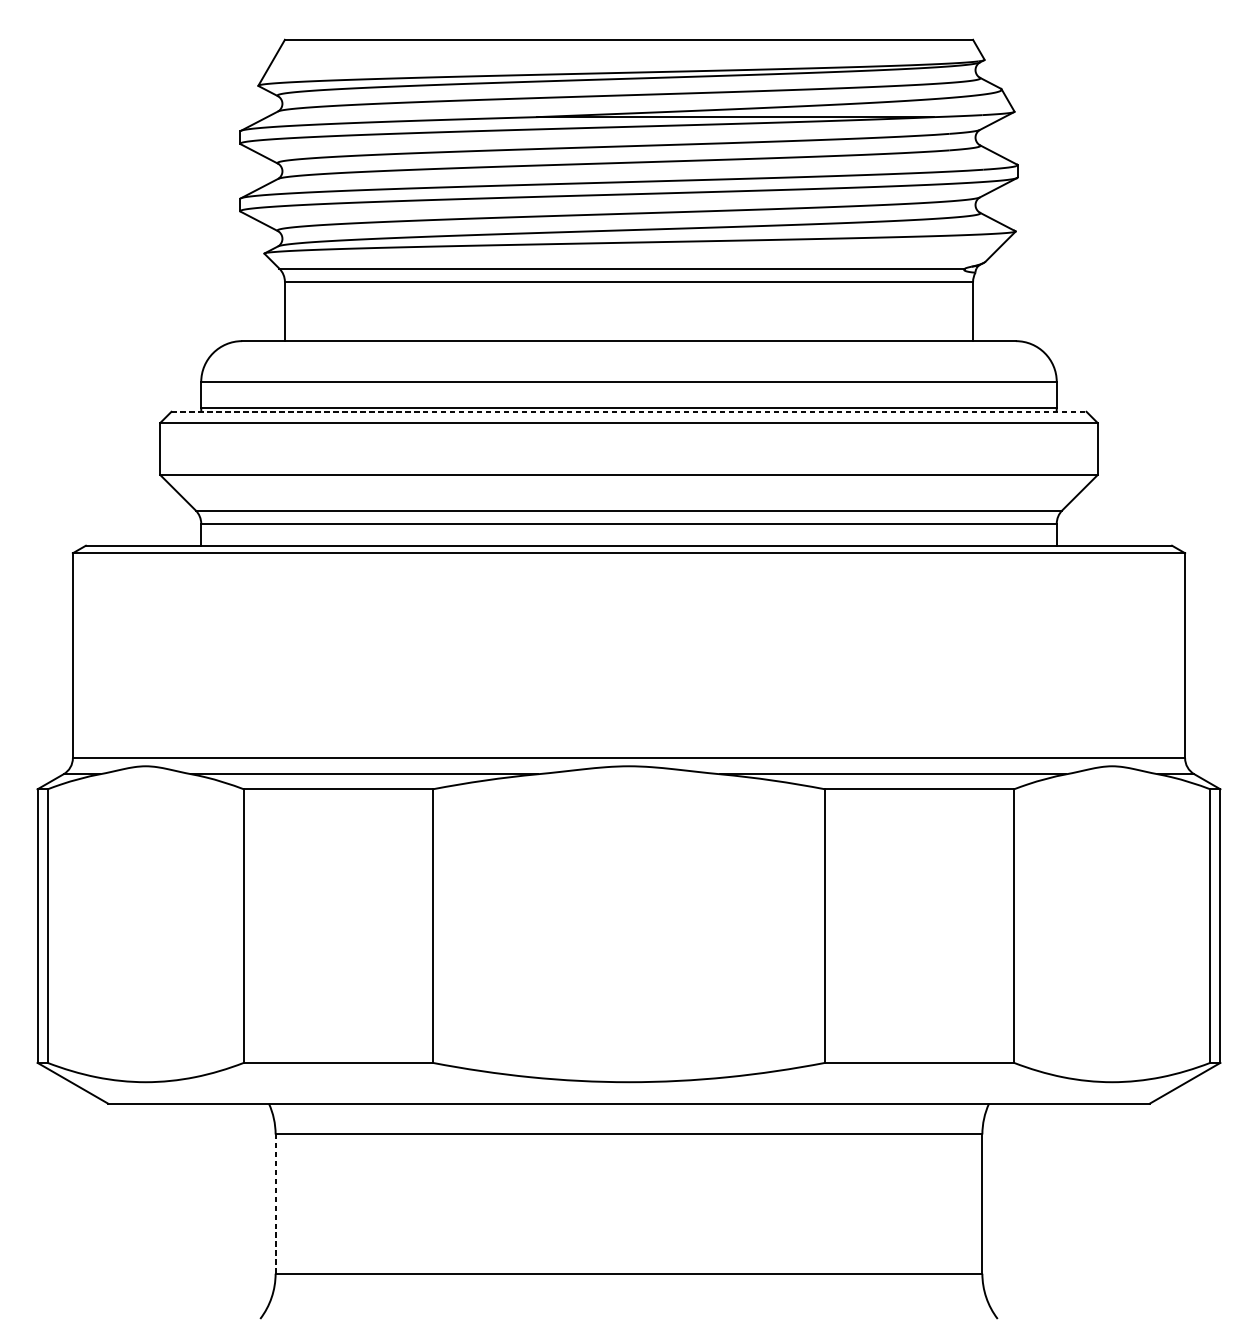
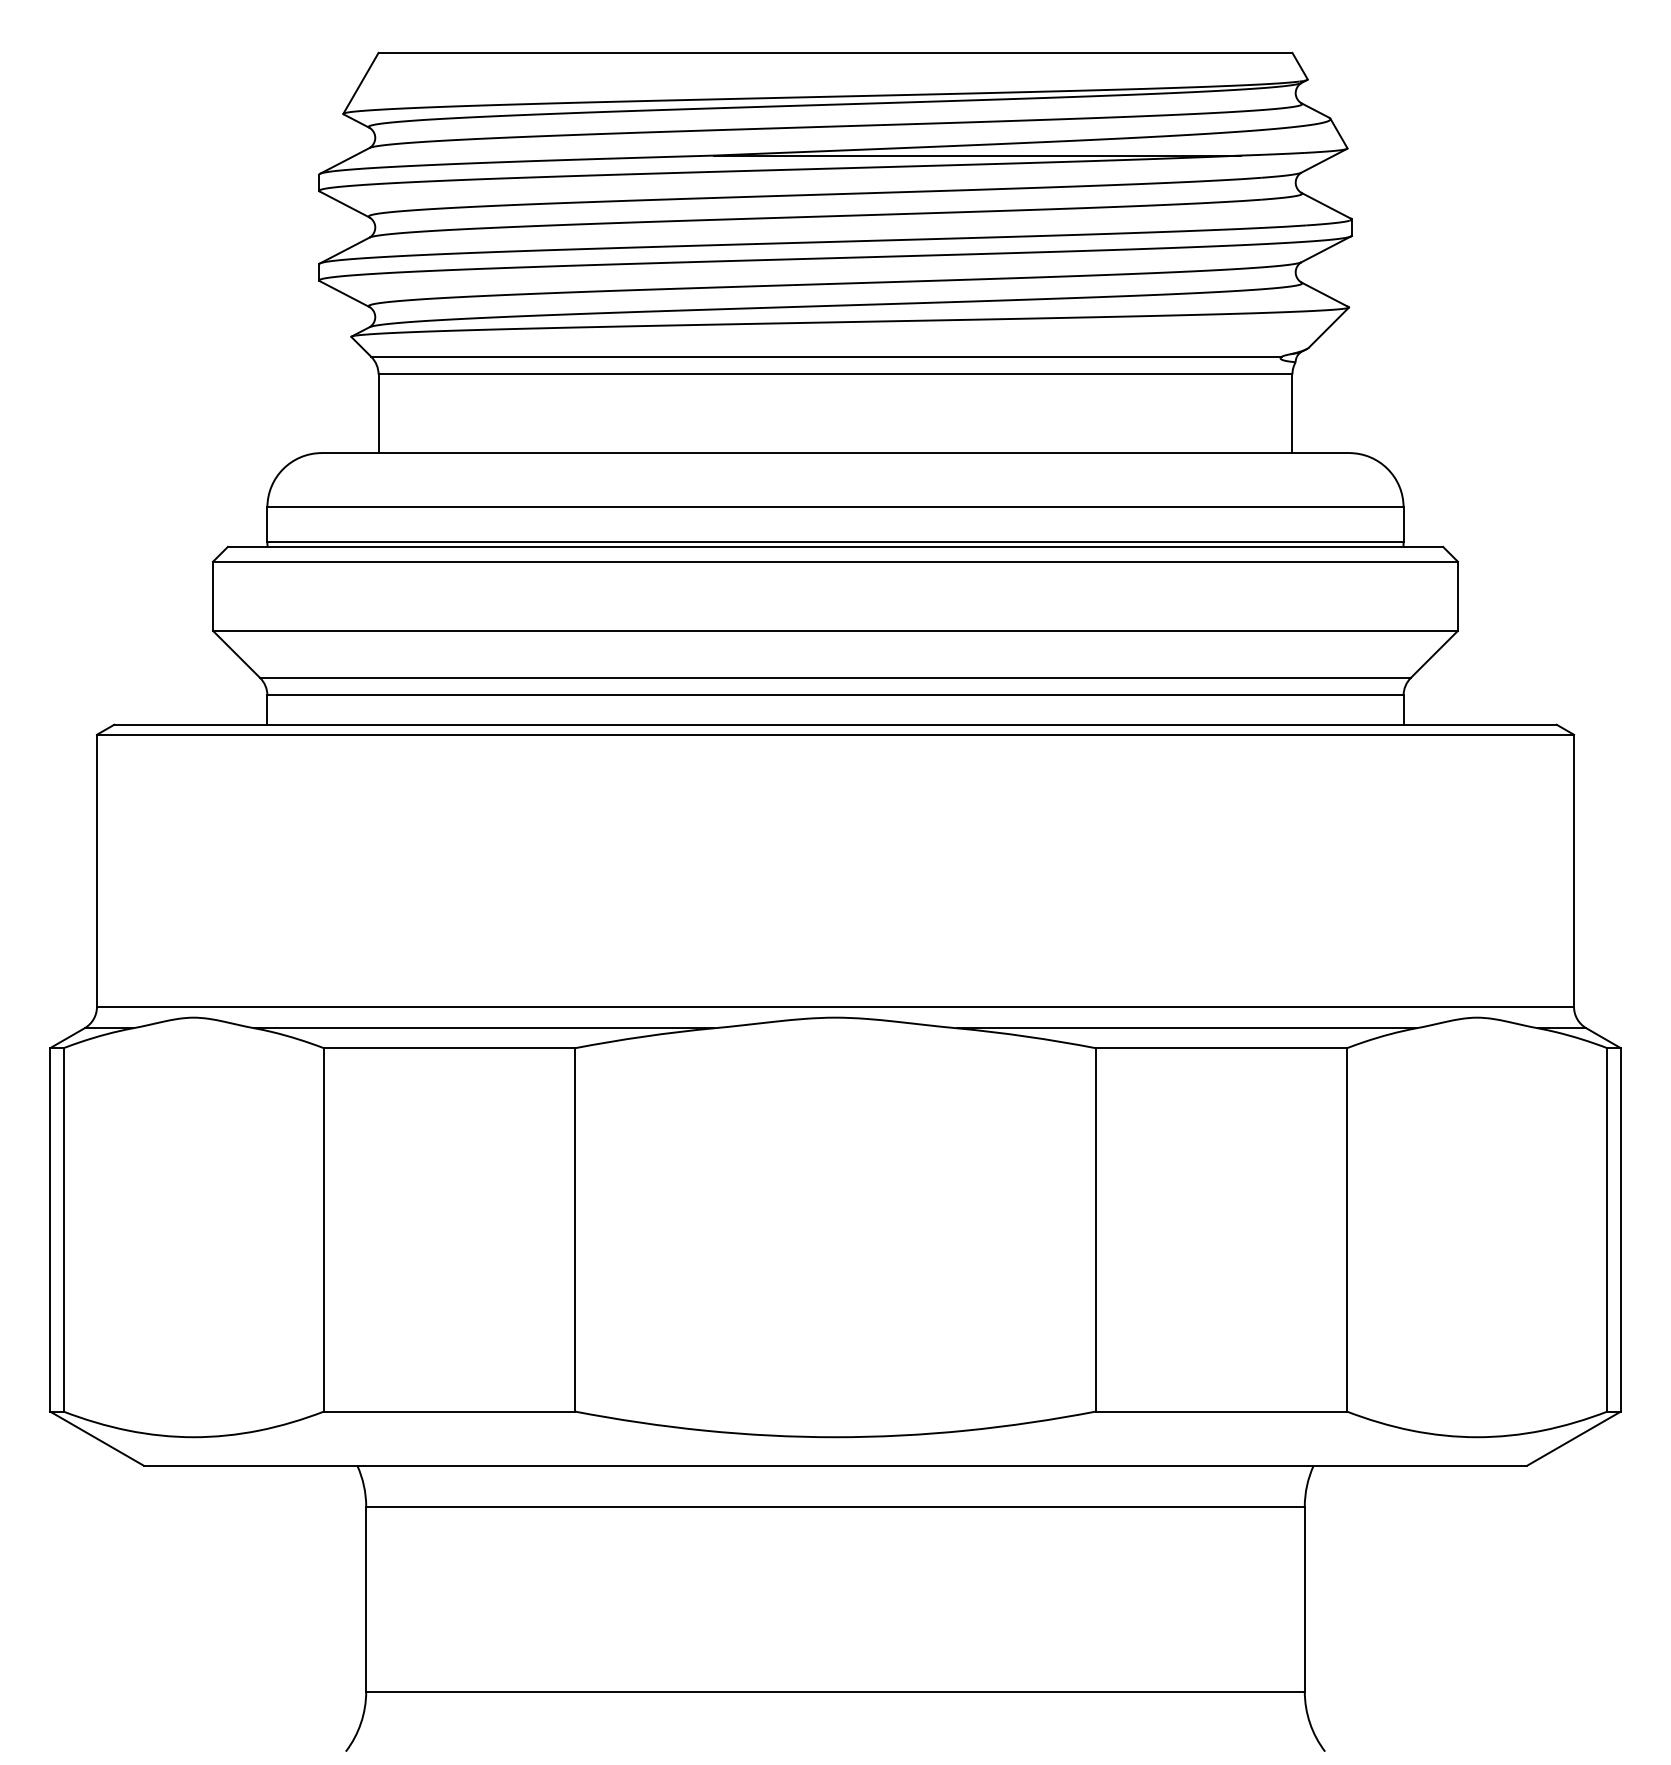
line: (629, 411) -> (835, 546), dashed -> solid
line: (275, 1203) -> (366, 1598), dashed -> solid

